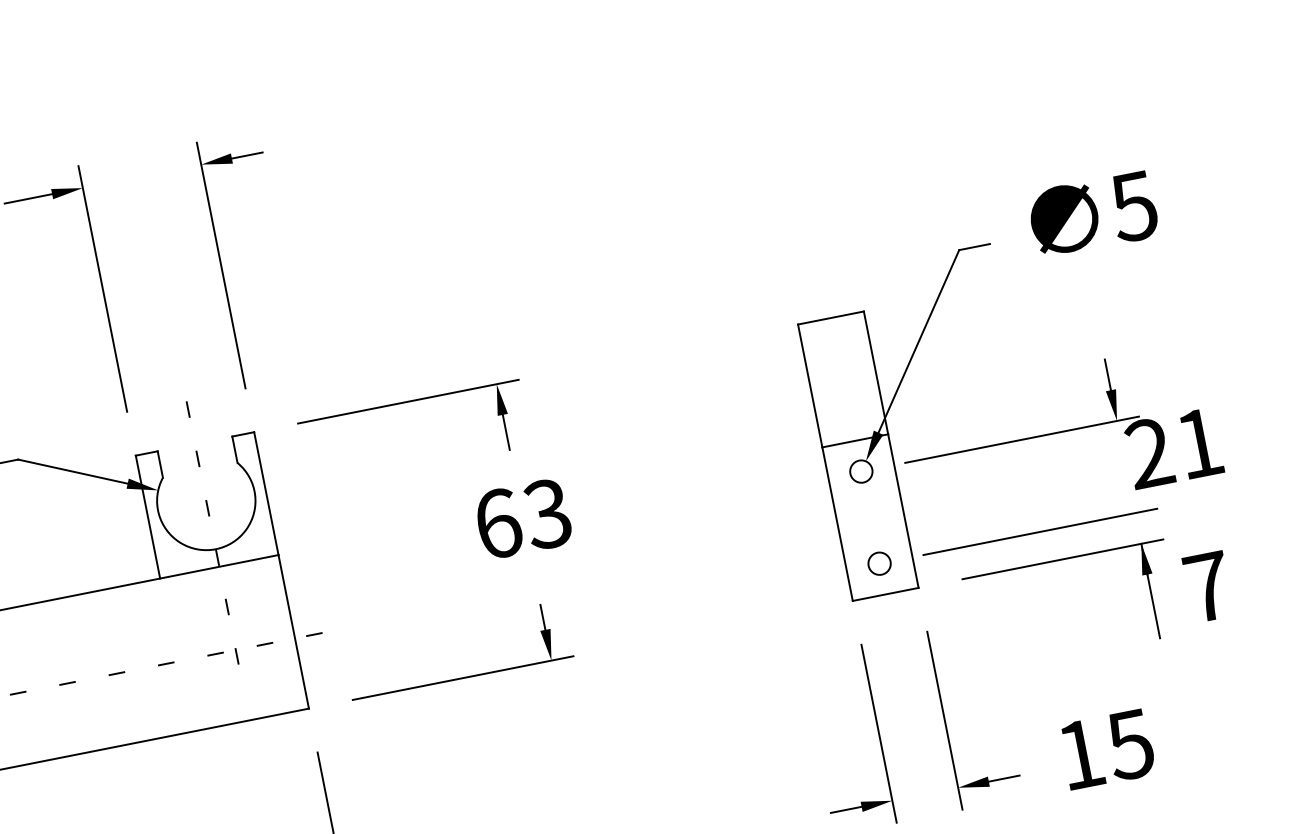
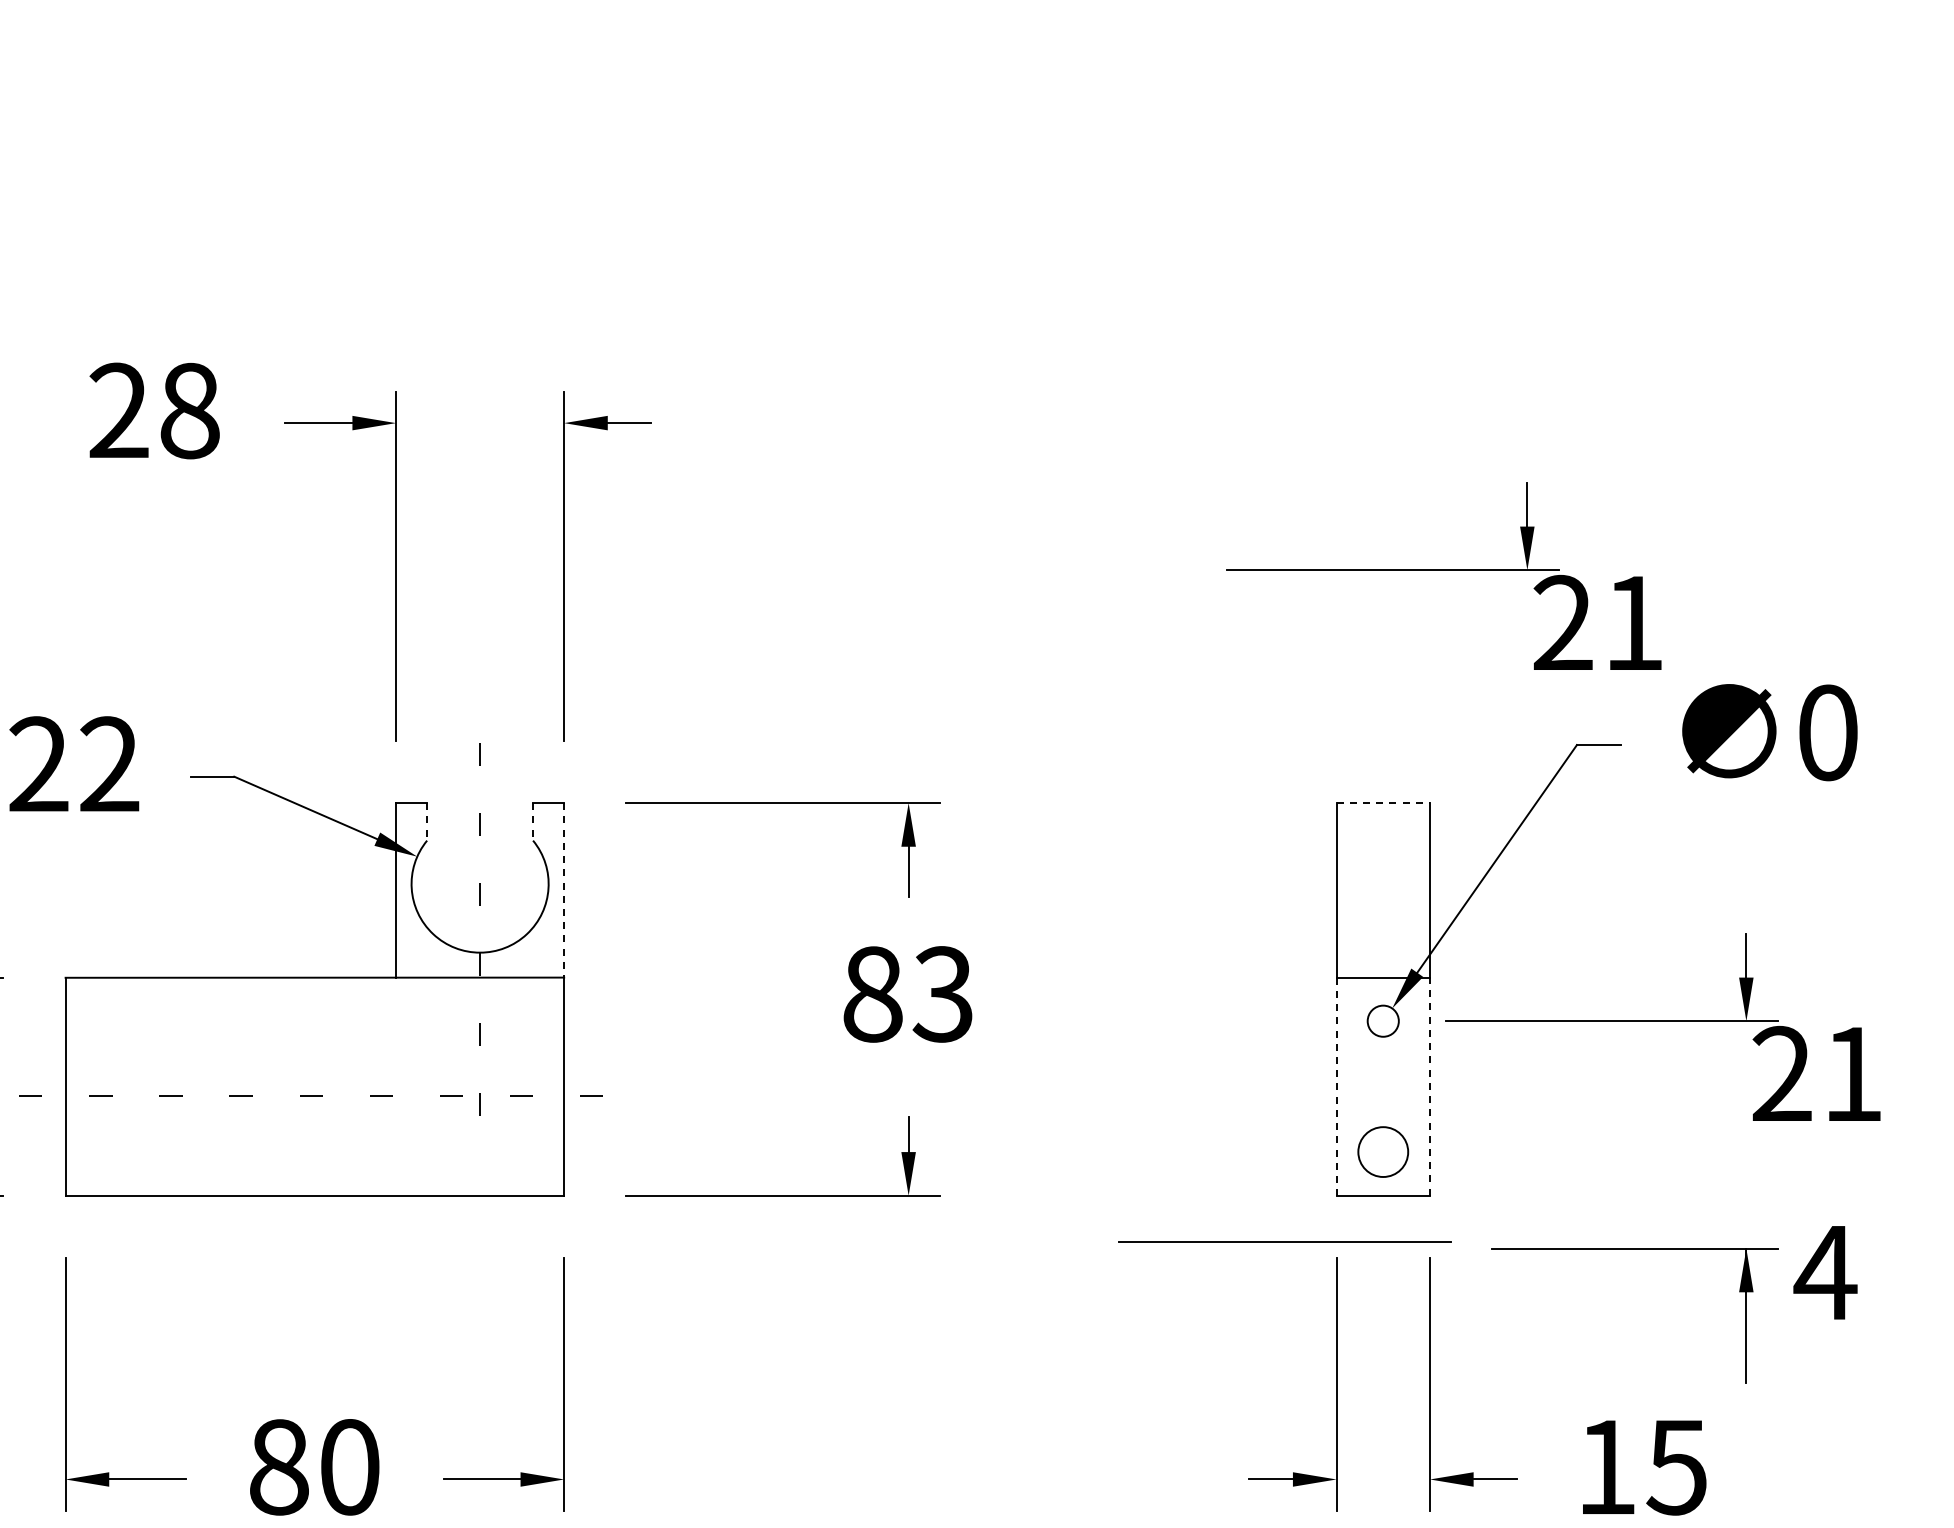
part: (841, 149) -> (1443, 575), added
text: (1133, 206) -> (1826, 732), 5 -> 0
line: (831, 318) -> (1383, 803), solid -> dashed
line: (235, 449) -> (533, 821), solid -> dashed
line: (160, 464) -> (427, 821), solid -> dashed
line: (266, 493) -> (564, 890), solid -> dashed
line: (903, 510) -> (1430, 1086), solid -> dashed
text: (498, 523) -> (873, 994), 63 -> 83
line: (837, 524) -> (1336, 1087), solid -> dashed
line: (1040, 531) -> (1284, 1241), moved
part: (1062, 559) -> (1634, 1249), moved
circle: (878, 563) -> (1382, 1151), size x1.6
text: (1207, 586) -> (1825, 1272), 7 -> 4

